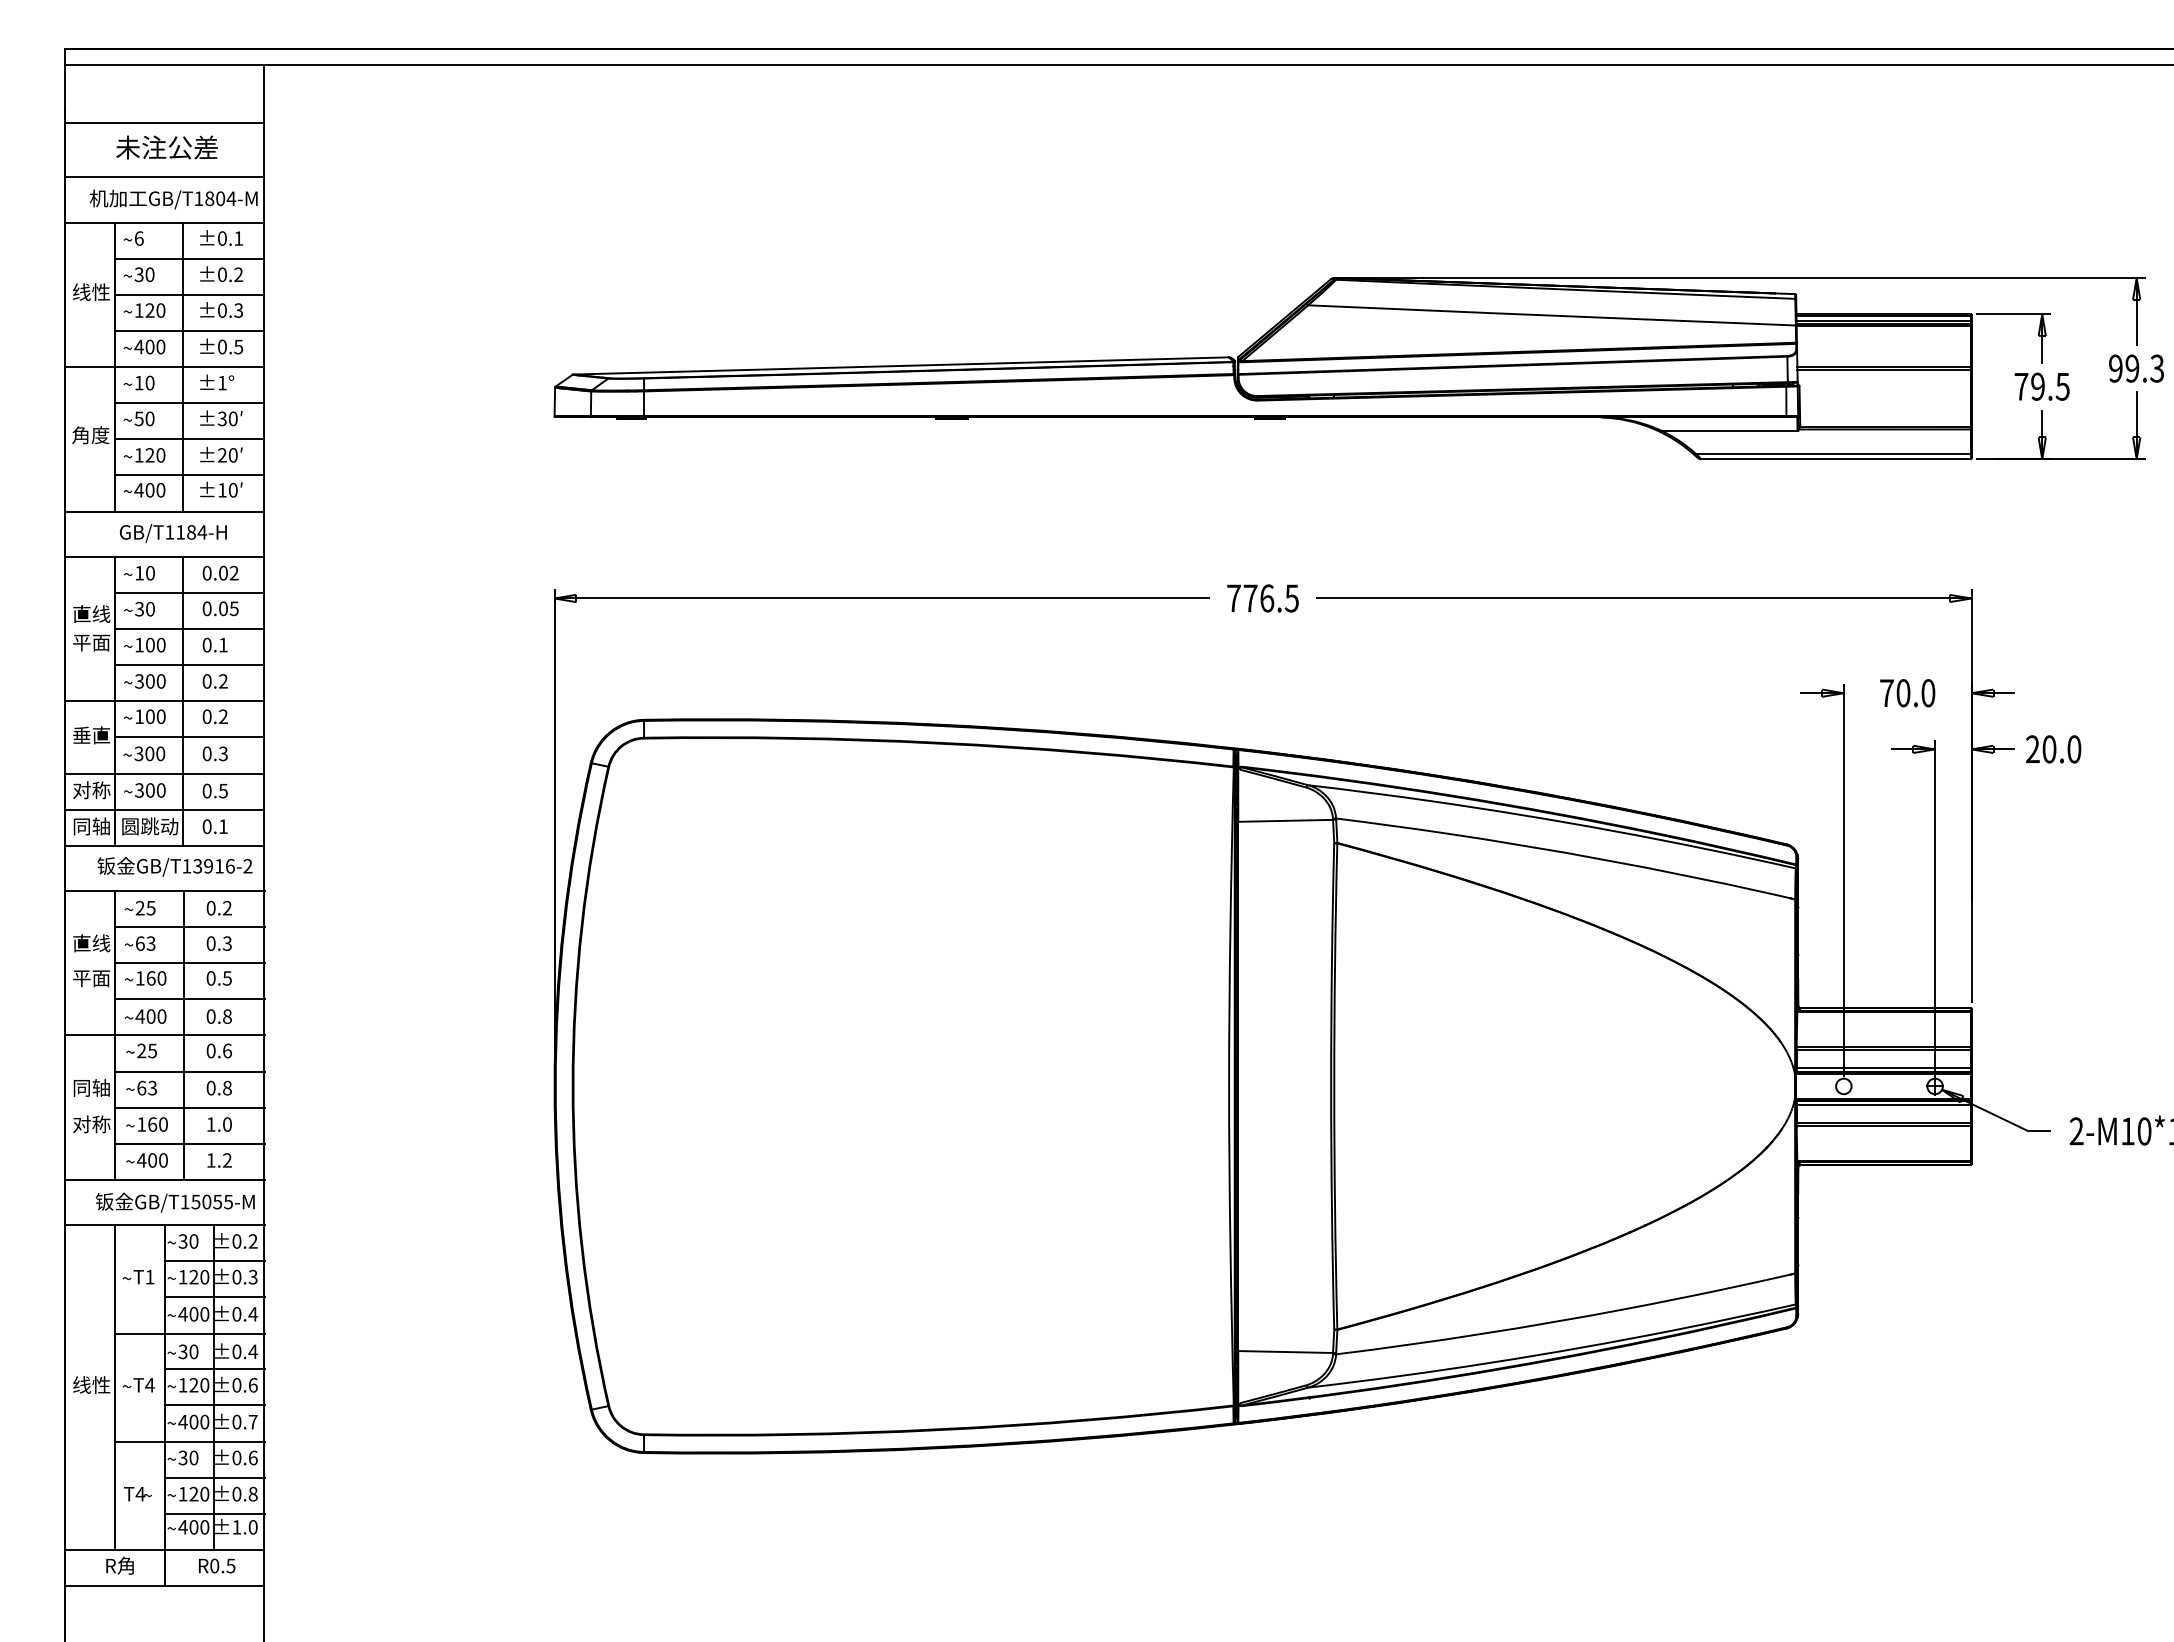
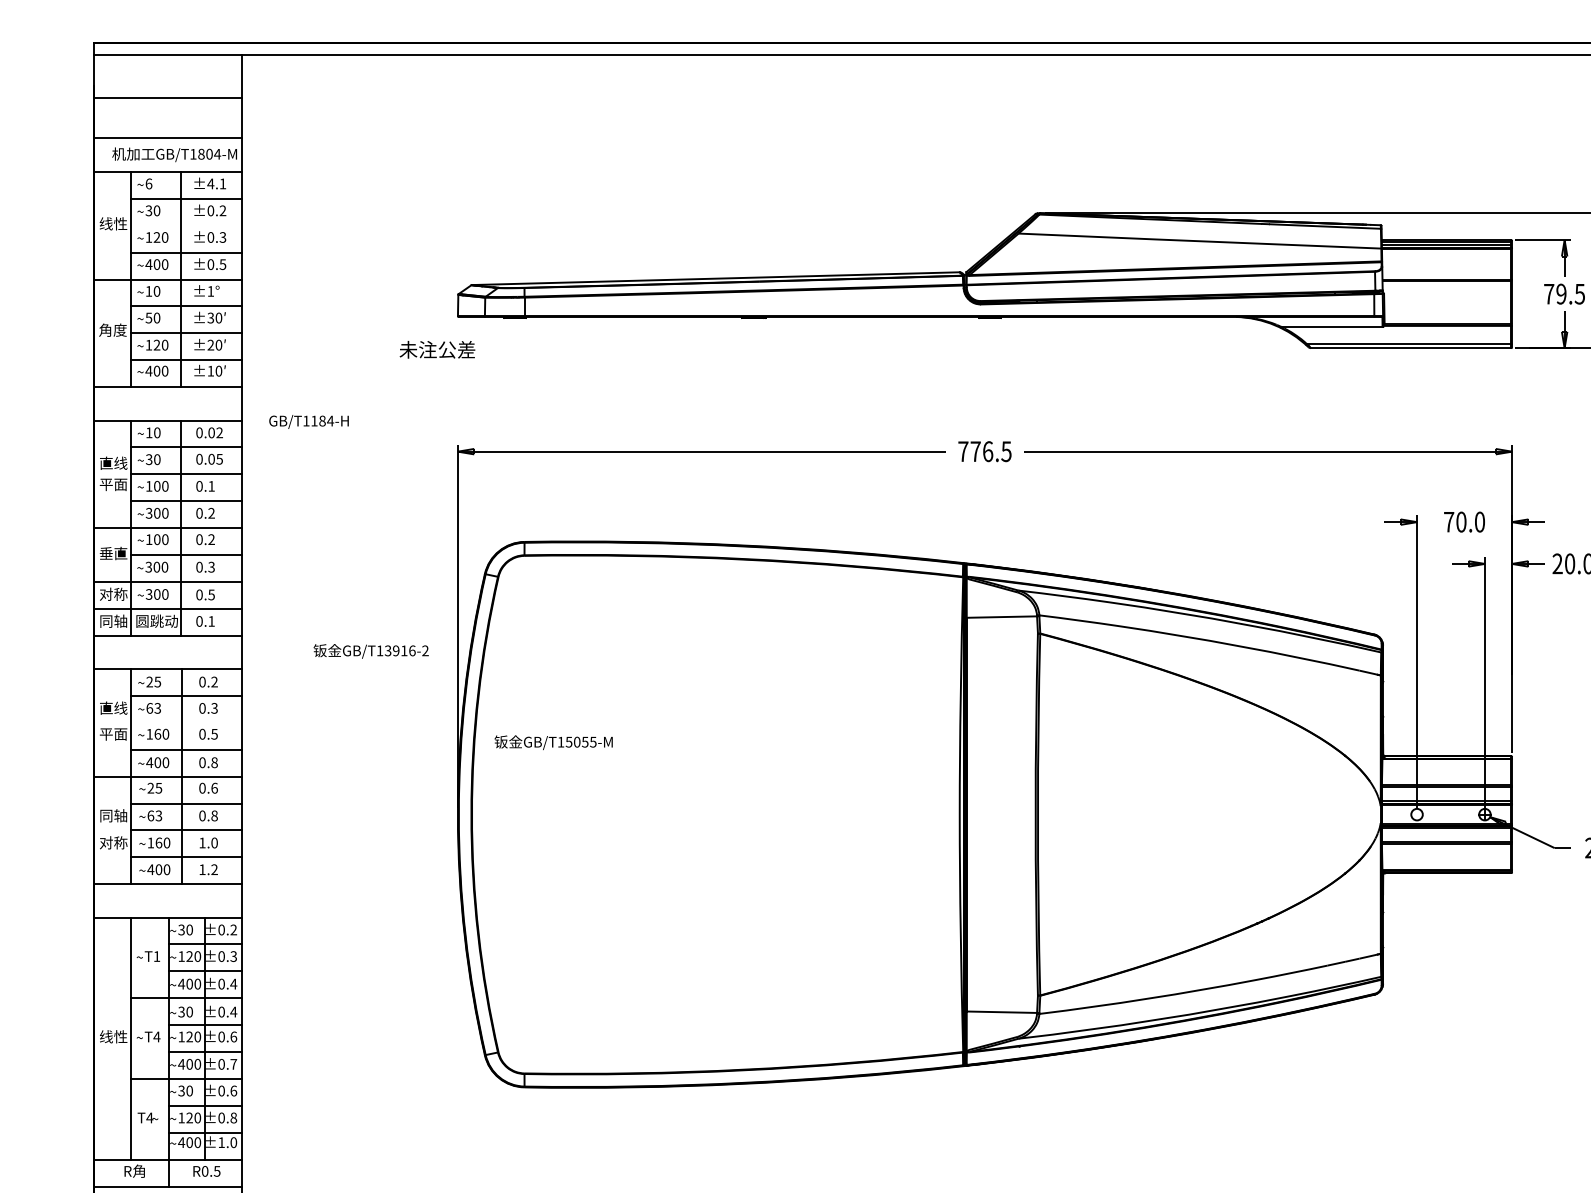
text: (166, 147) -> (437, 349), moved
text: (222, 238) -> (210, 183), ±0.1 -> ±4.1
line: (188, 294) -> (185, 225), removed
text: (172, 533) -> (308, 421), moved
text: (174, 866) -> (370, 651), moved
line: (189, 963) -> (186, 723), removed
text: (174, 1202) -> (553, 742), moved

